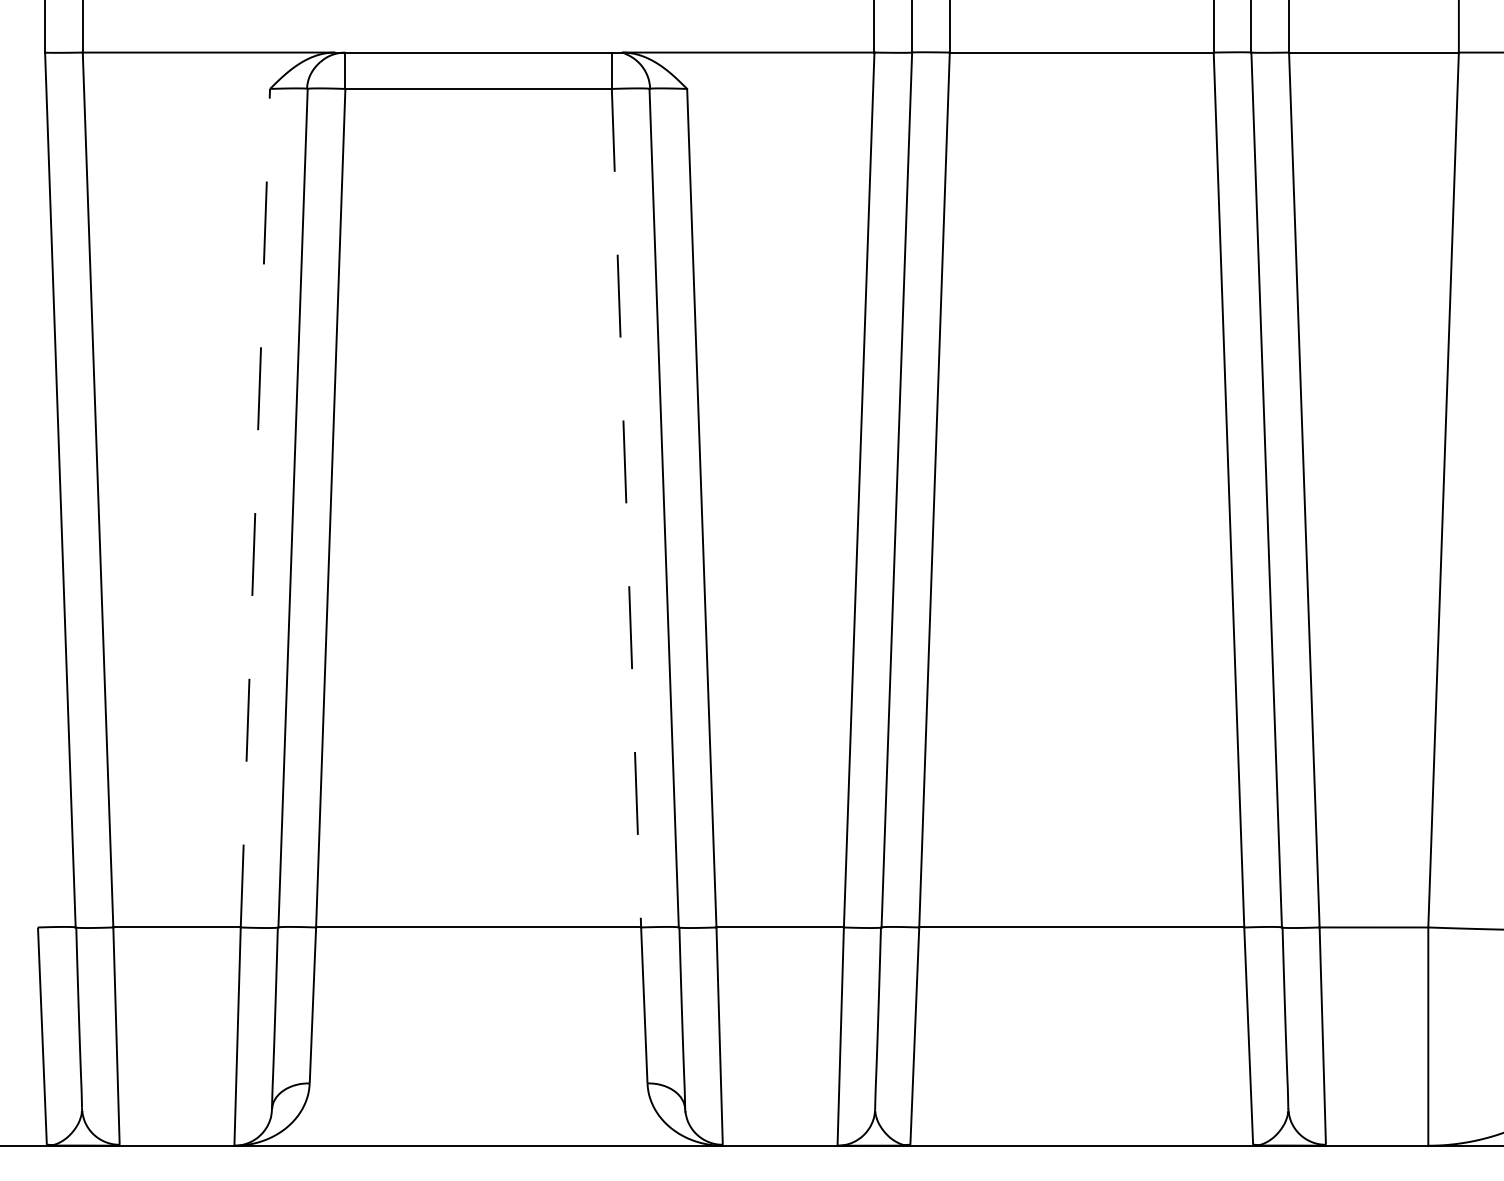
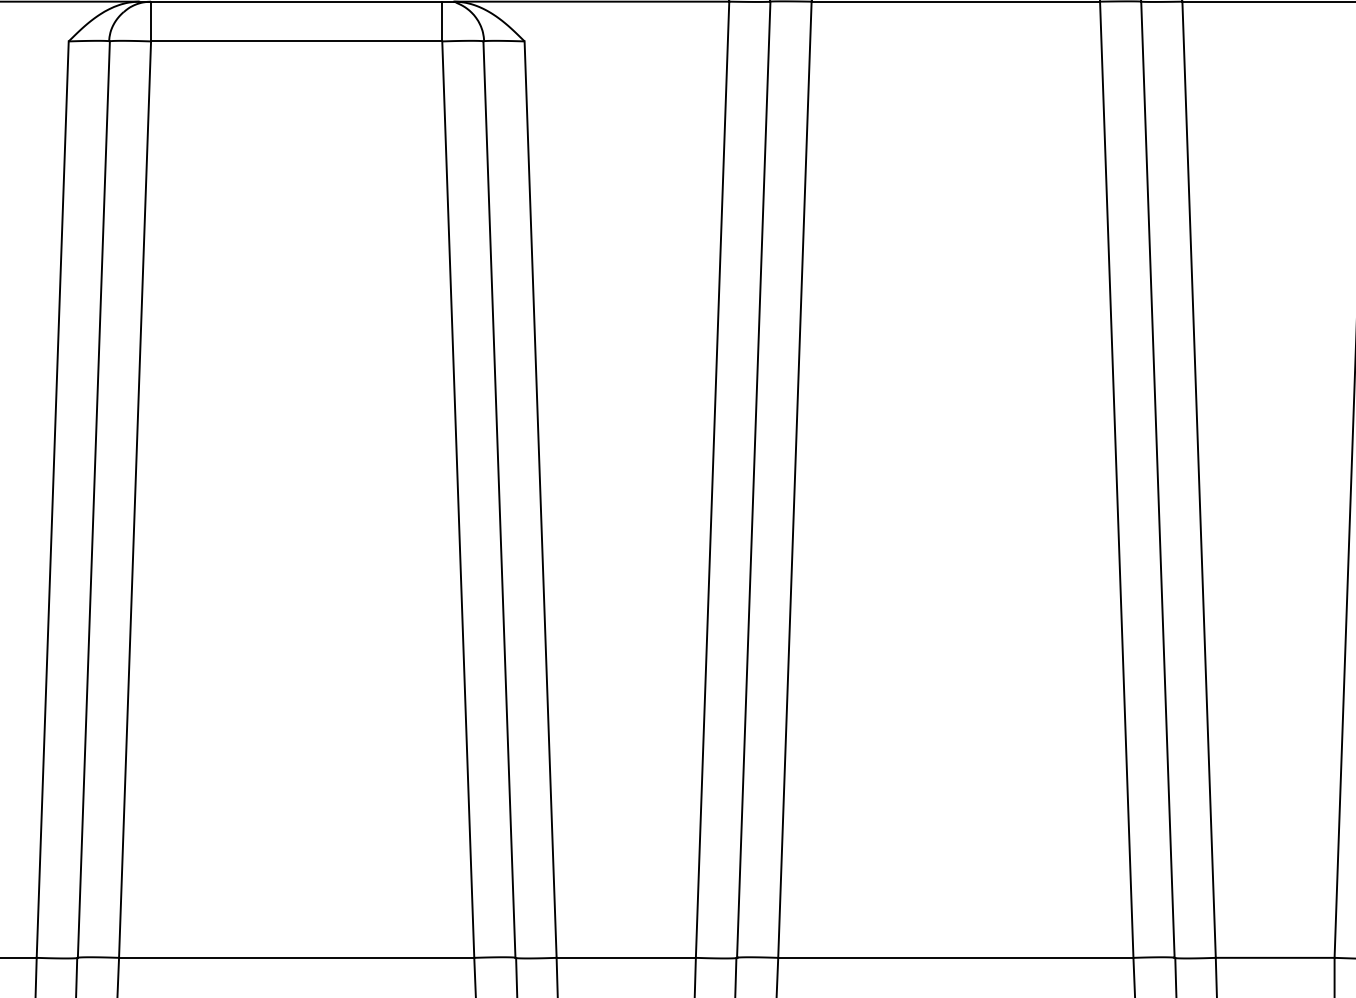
line: (255, 508) -> (52, 499), dashed -> solid
line: (626, 508) -> (458, 499), dashed -> solid

